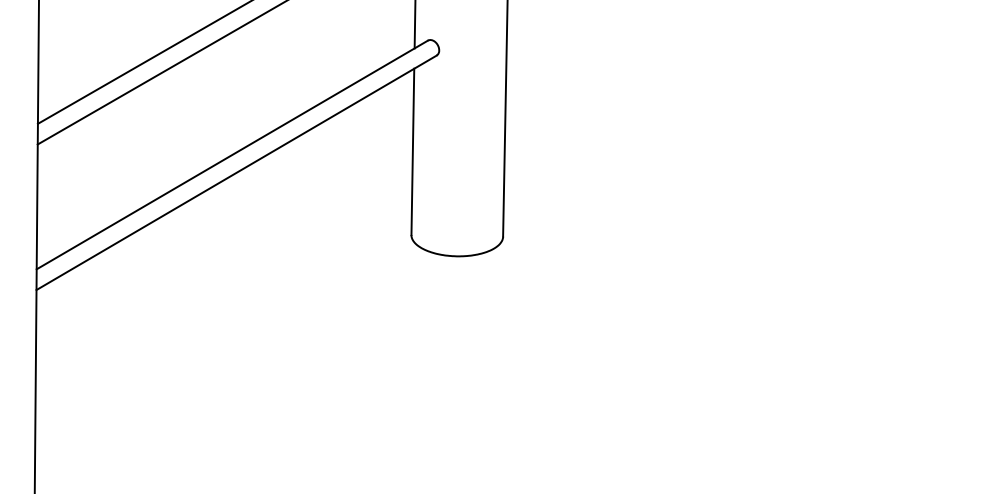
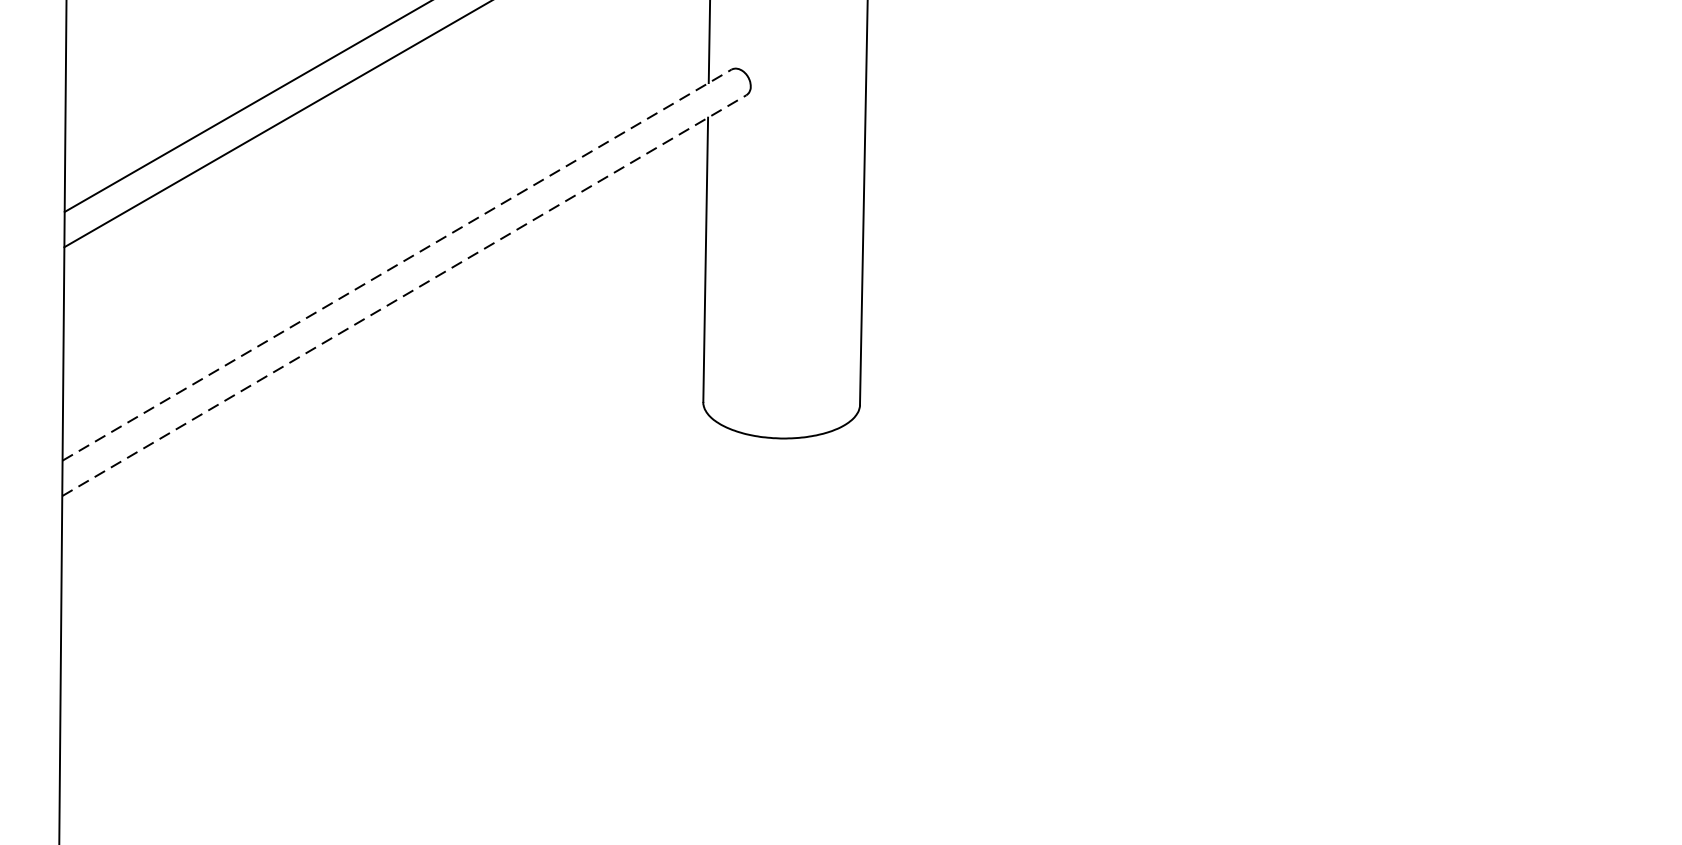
line: (232, 155) -> (397, 266), solid -> dashed
line: (236, 172) -> (404, 295), solid -> dashed

